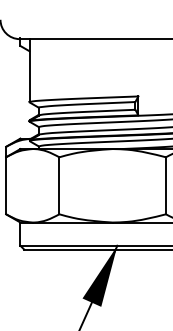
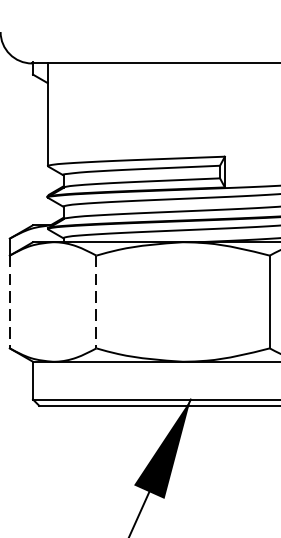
line: (6, 185) -> (10, 301), solid -> dashed
line: (59, 185) -> (96, 301), solid -> dashed

